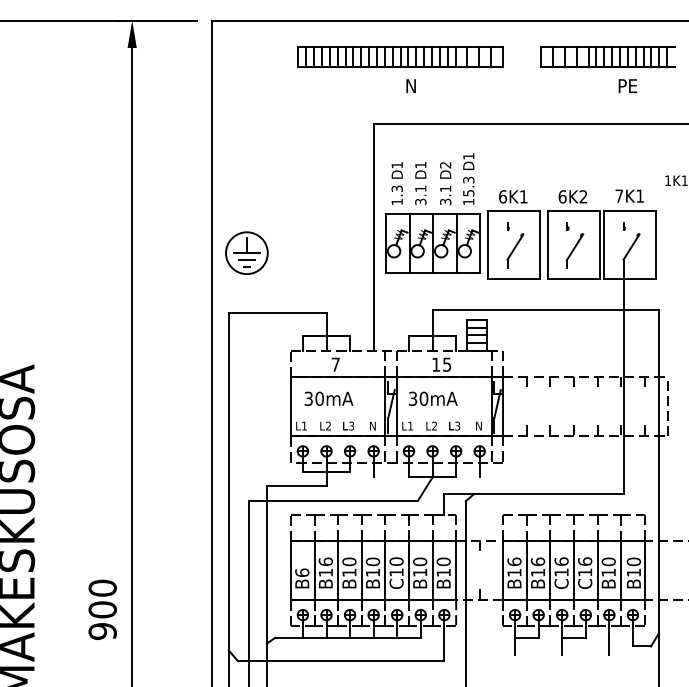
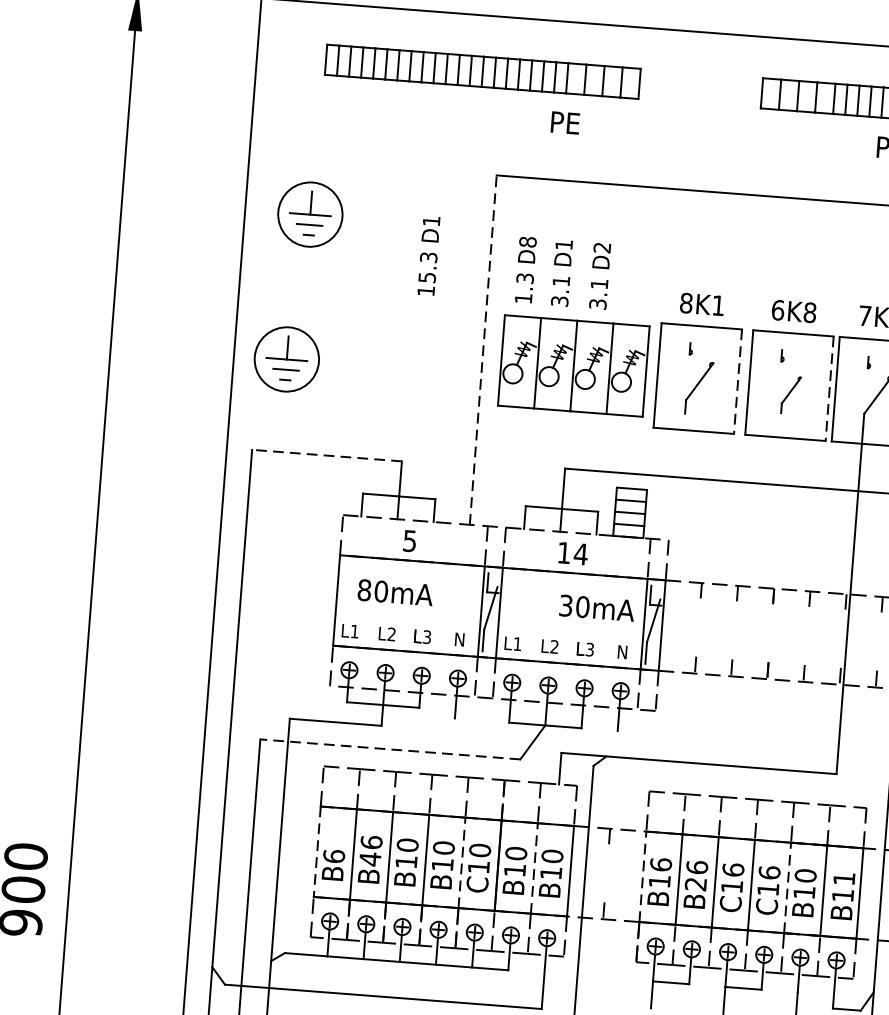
part: (400, 56) -> (482, 70), moved
text: (416, 86) -> (566, 123), N -> PE
part: (254, 157) -> (309, 213), added
text: (396, 164) -> (526, 240), D1 -> D8
text: (468, 178) -> (428, 255), moved
text: (502, 196) -> (685, 302), 6K1 -> 8K1
text: (583, 196) -> (810, 312), 6K2 -> 6K8
line: (373, 237) -> (483, 350), solid -> dashed
line: (540, 245) -> (738, 382), solid -> dashed
line: (599, 245) -> (828, 389), solid -> dashed
part: (575, 250) -> (791, 394), size x0.7
line: (277, 313) -> (326, 455), solid -> dashed
text: (335, 364) -> (409, 540), 7 -> 5
text: (446, 364) -> (580, 553), 15 -> 14
text: (308, 398) -> (364, 589), 30mA -> 80mA
text: (433, 398) -> (597, 607), moved
line: (333, 500) -> (390, 749), solid -> dashed
text: (633, 561) -> (843, 878), B10 -> B11
line: (385, 570) -> (462, 862), solid -> dashed
line: (432, 570) -> (534, 868), solid -> dashed
line: (503, 570) -> (643, 876), solid -> dashed
line: (597, 570) -> (787, 887), solid -> dashed
line: (291, 571) -> (317, 853), solid -> dashed
text: (325, 572) -> (369, 858), B16 -> B46
text: (537, 572) -> (695, 883), B16 -> B26

